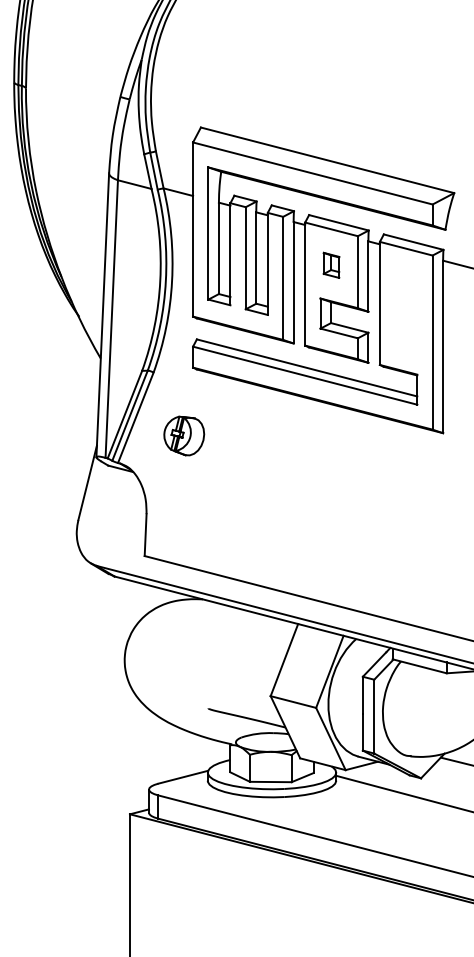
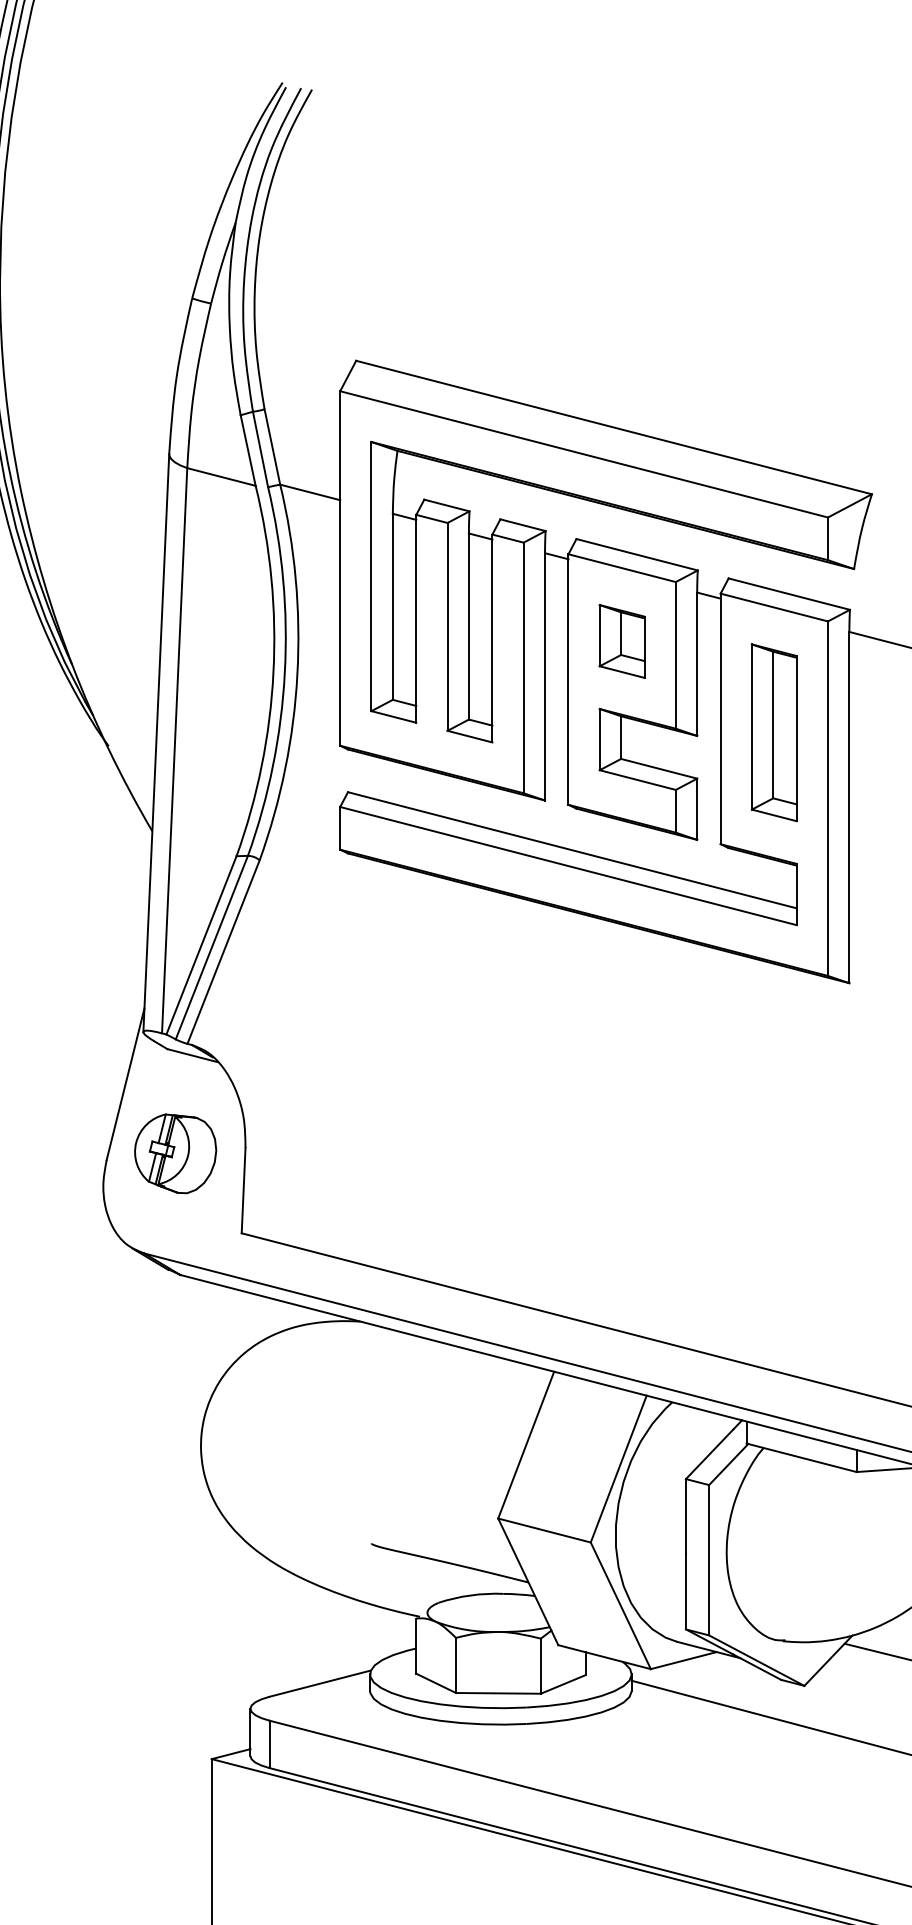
part: (331, 265) -> (622, 641), size x1.43
part: (406, 309) -> (774, 731), added
part: (184, 435) -> (176, 1152), moved

